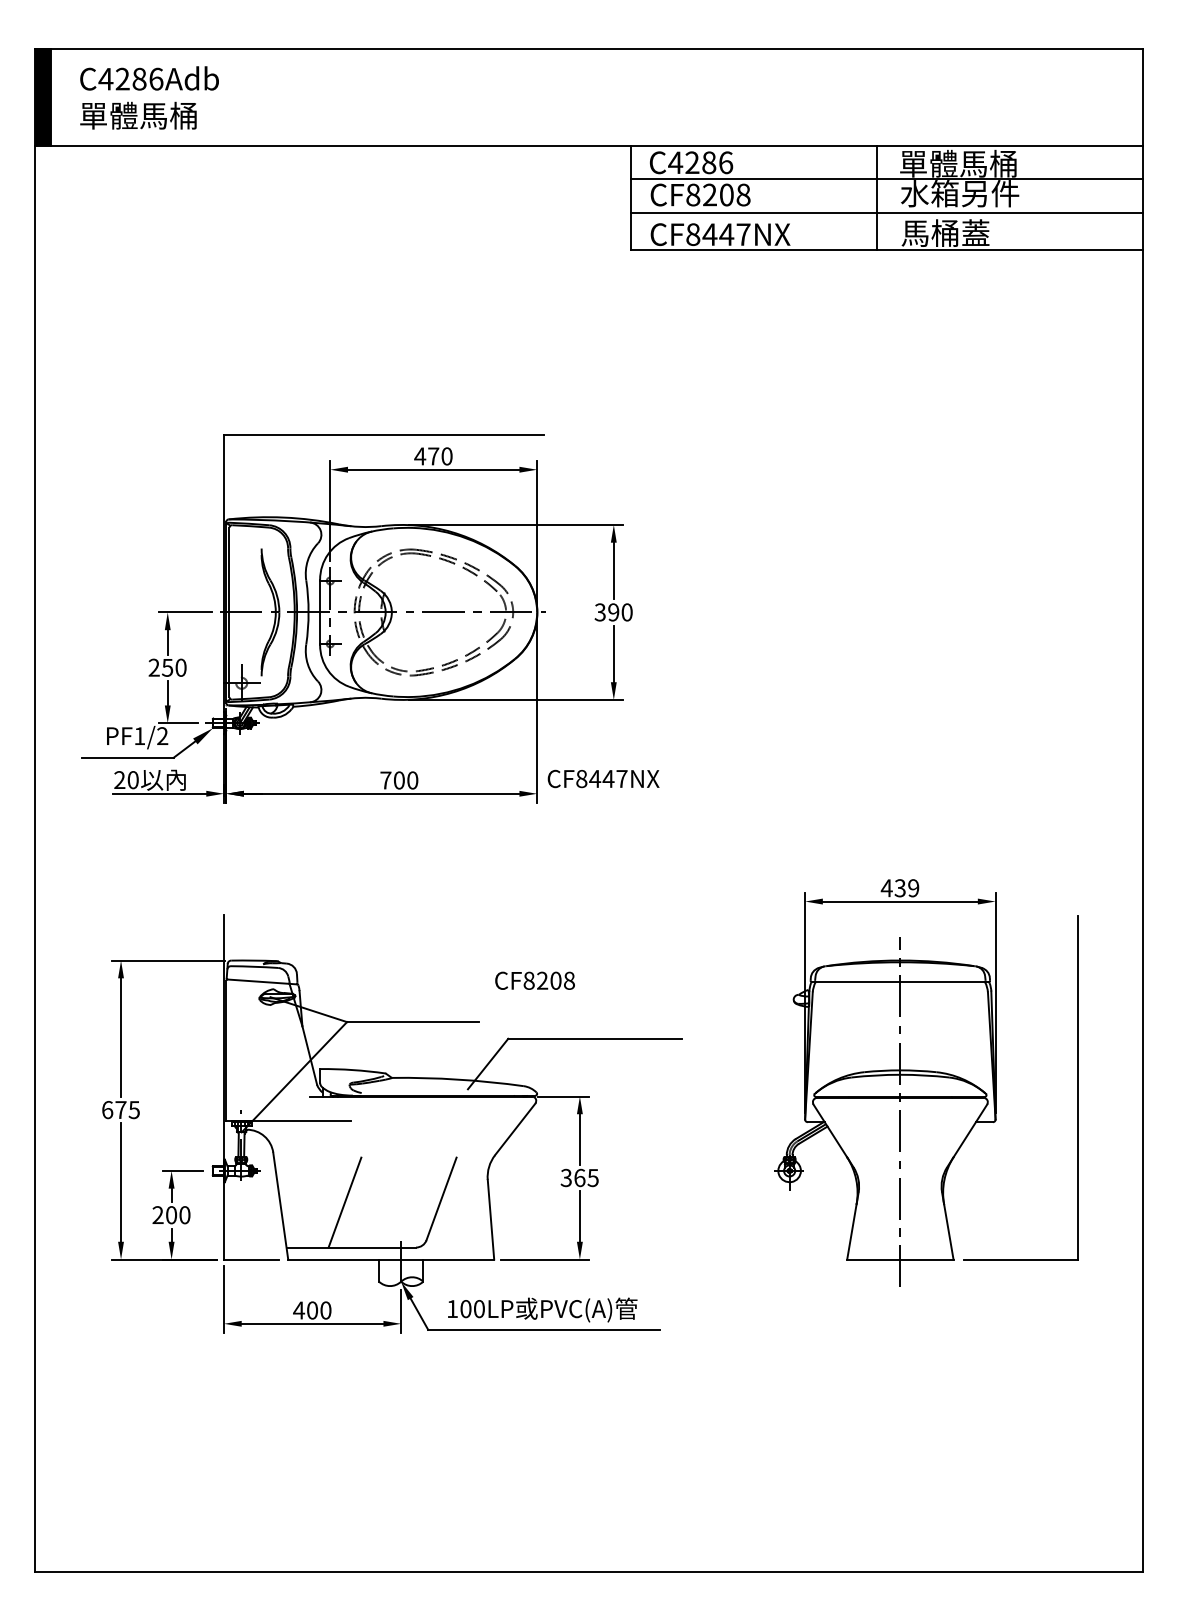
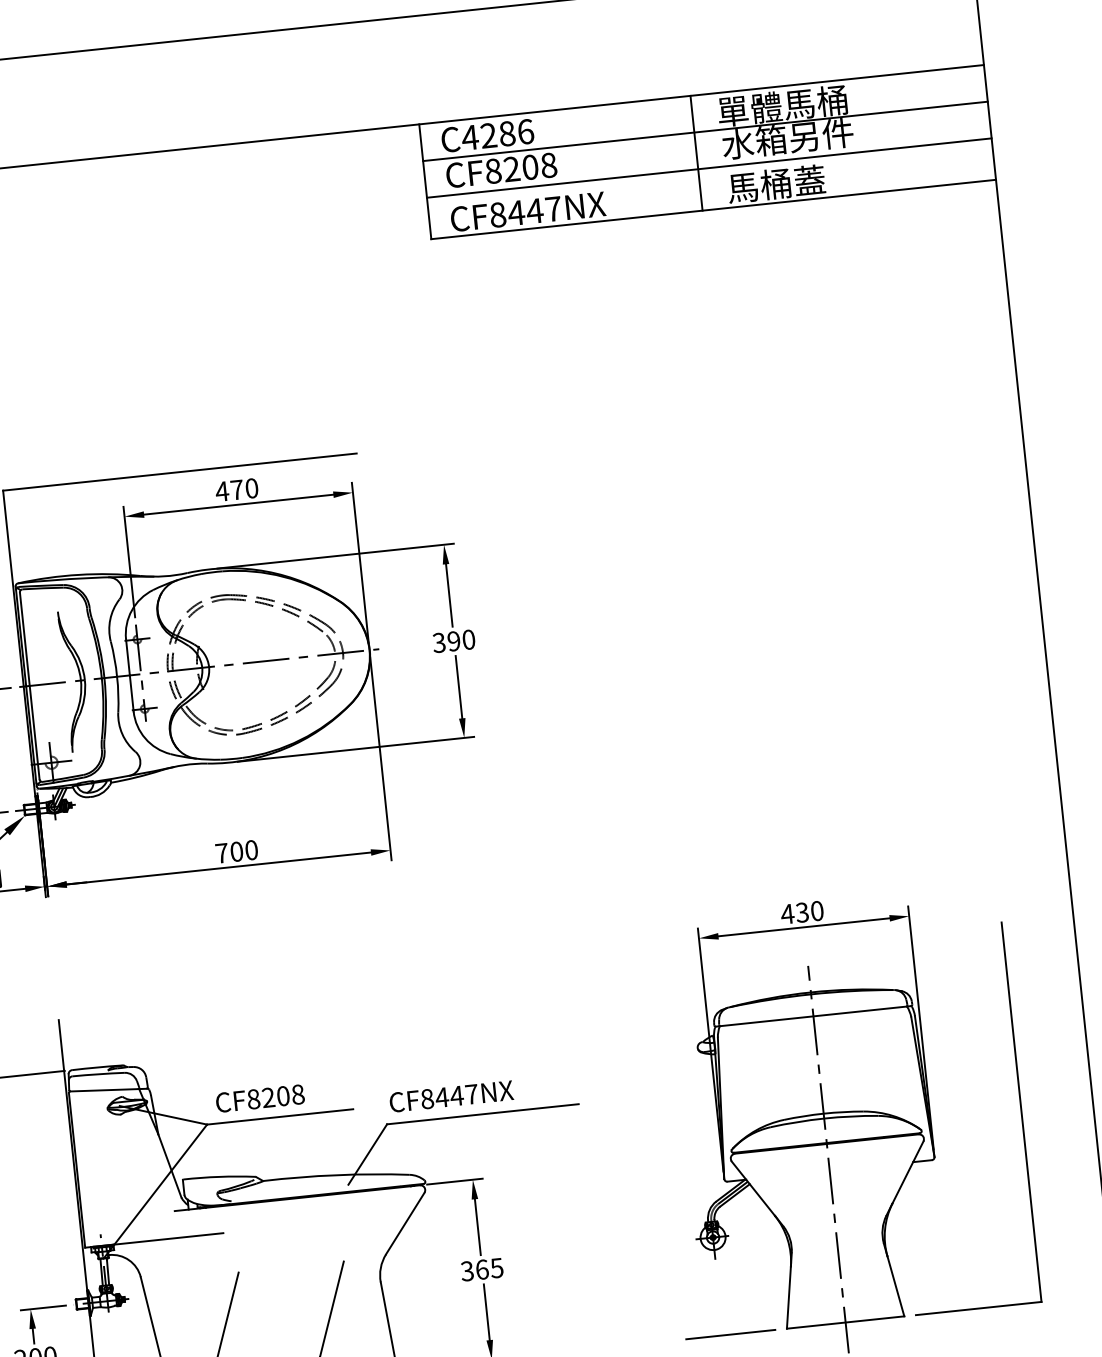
text: (603, 778) -> (451, 1096), moved
text: (913, 888) -> (817, 911), 439 -> 430
text: (534, 980) -> (259, 1098), moved
line: (796, 1259) -> (730, 1334), added

